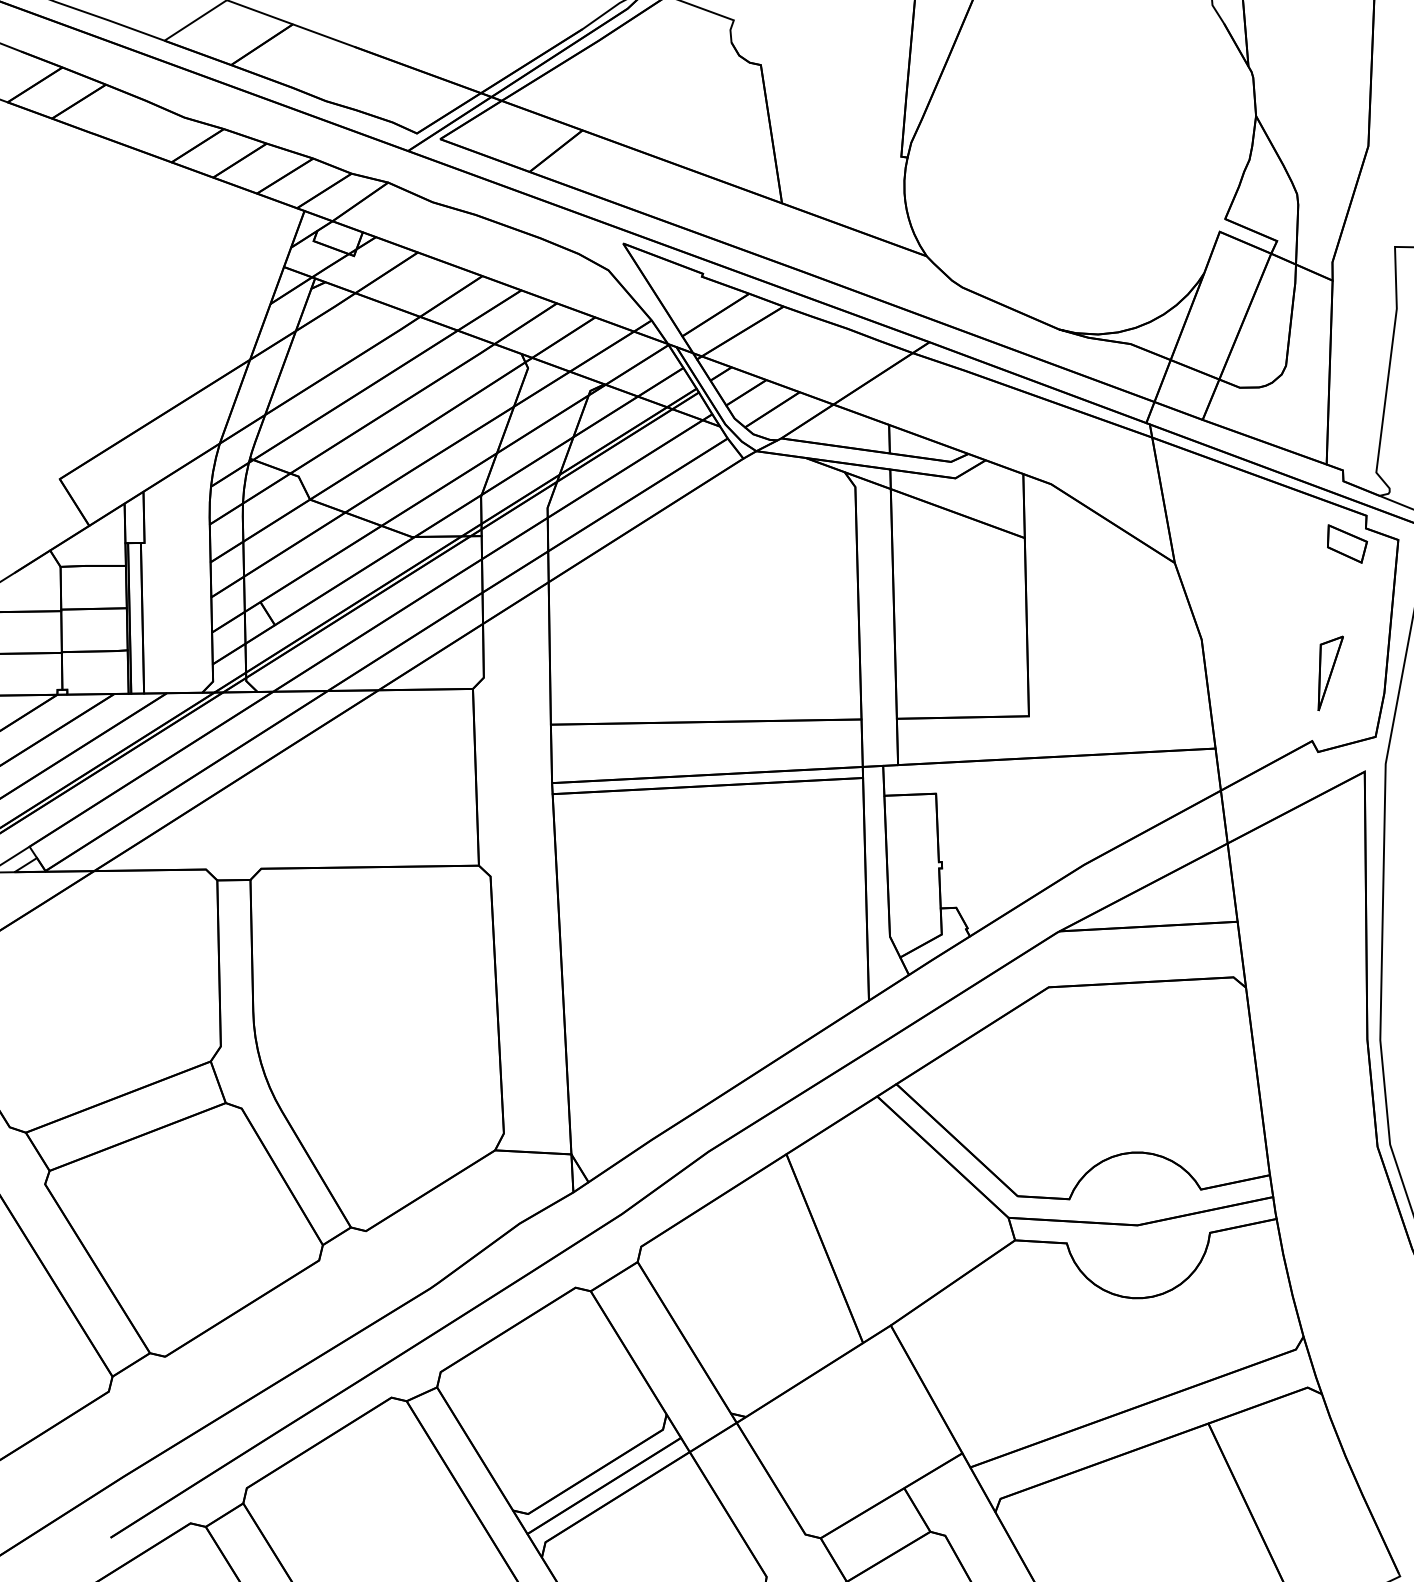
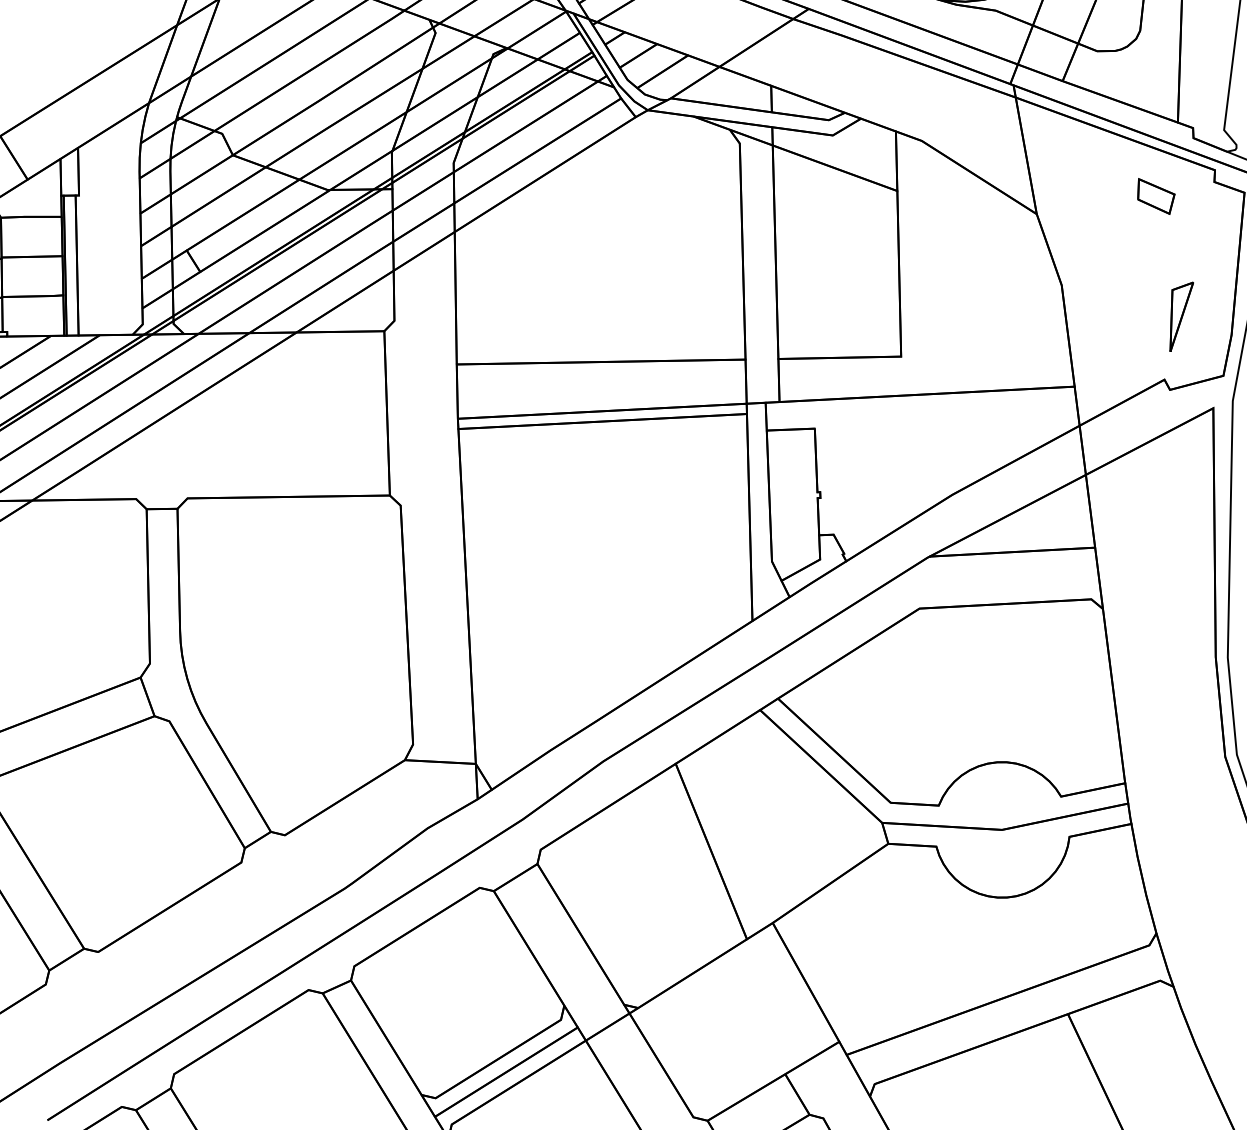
part: (1347, 543) -> (1156, 196), moved

